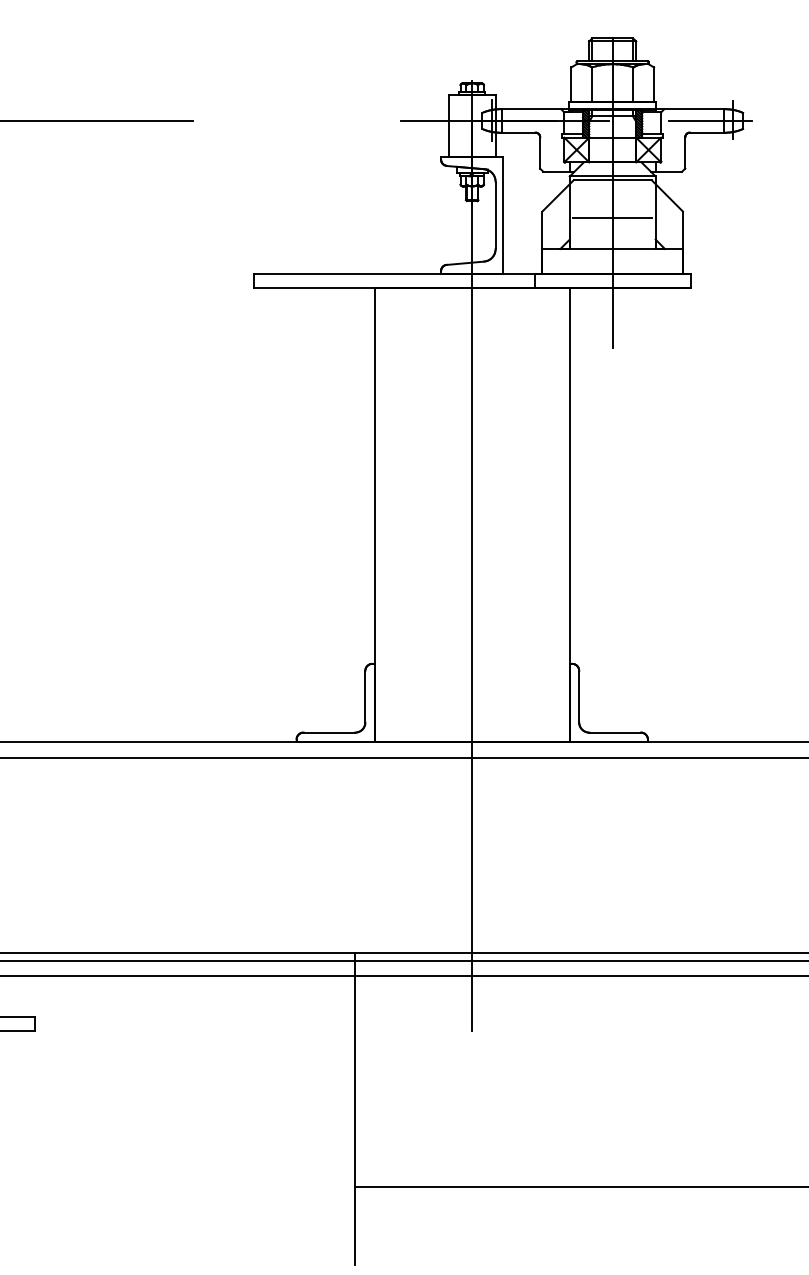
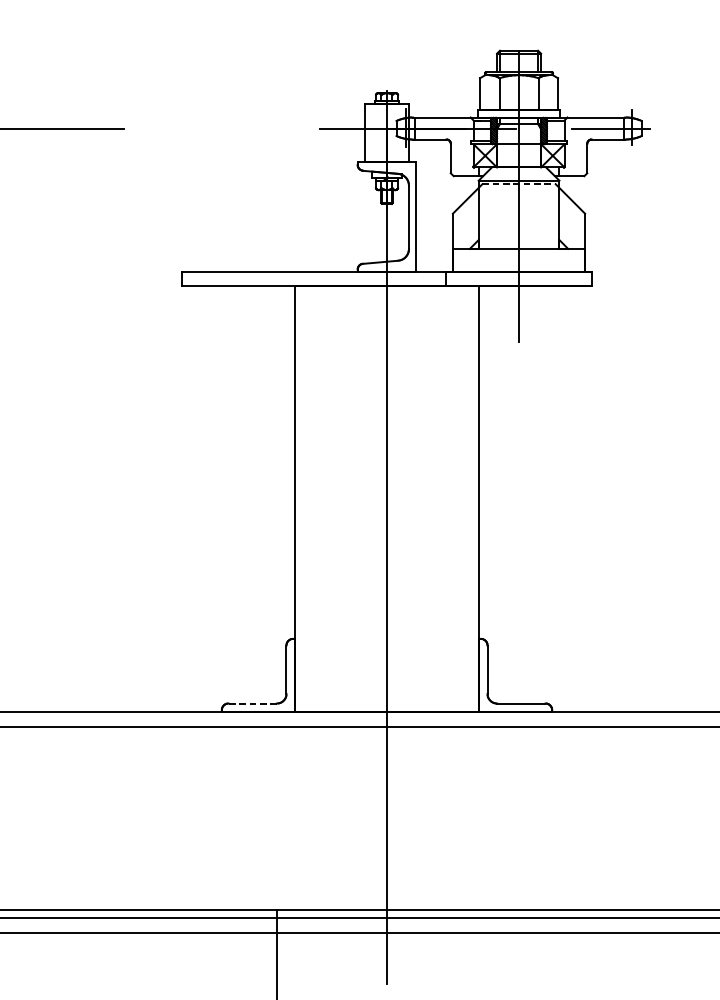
line: (613, 180) -> (519, 184), solid -> dashed
line: (612, 217) -> (518, 219), removed
line: (329, 732) -> (252, 703), solid -> dashed

